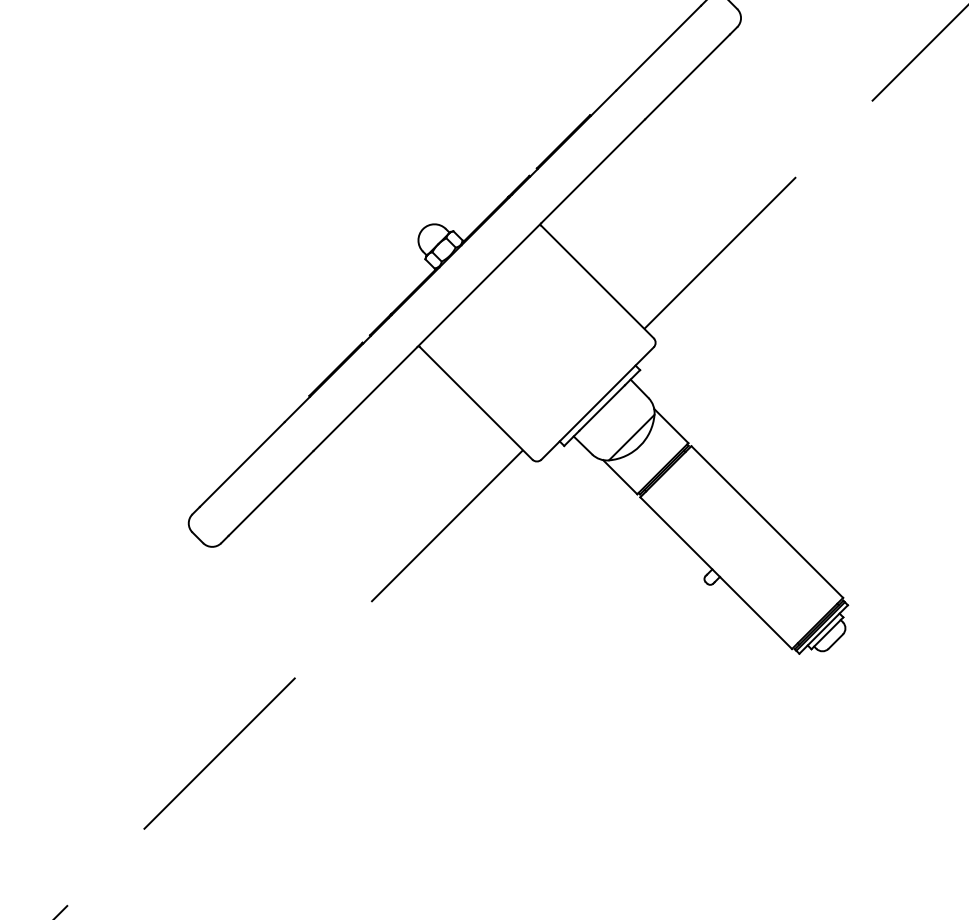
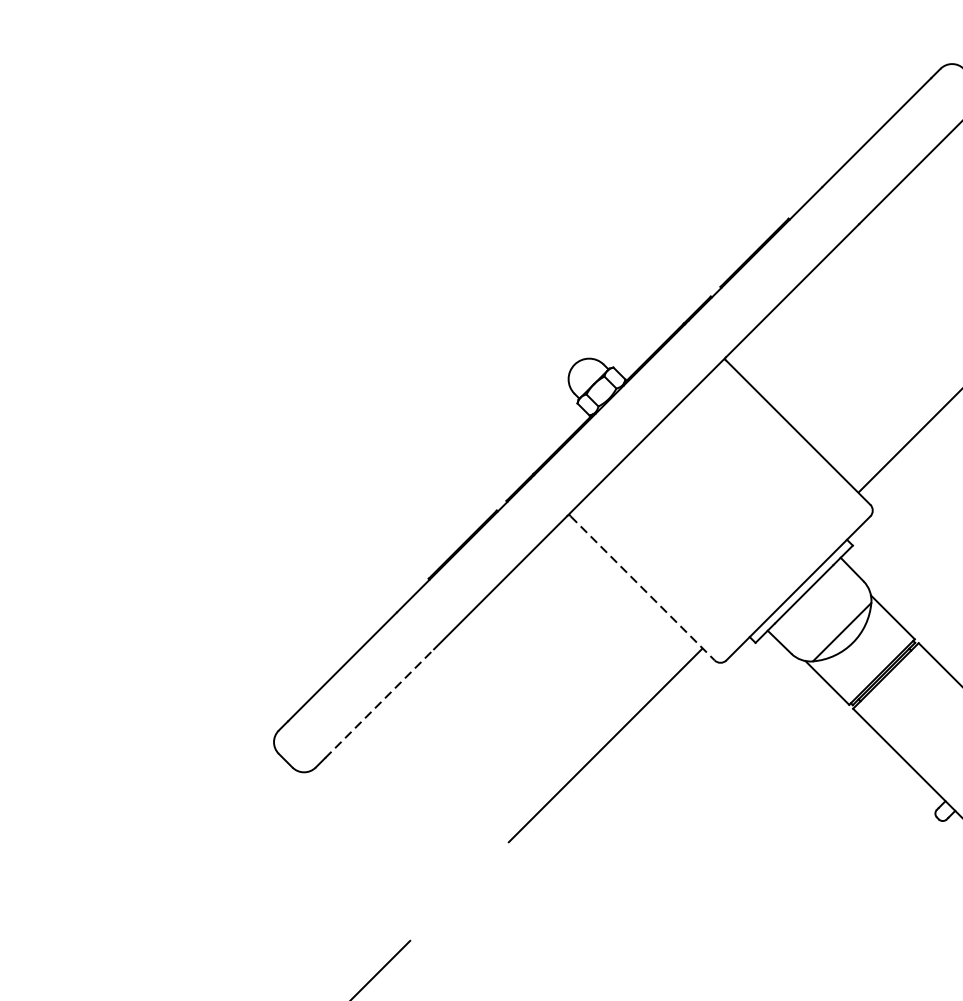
line: (476, 403) -> (643, 588), solid -> dashed
line: (271, 493) -> (380, 703), solid -> dashed

